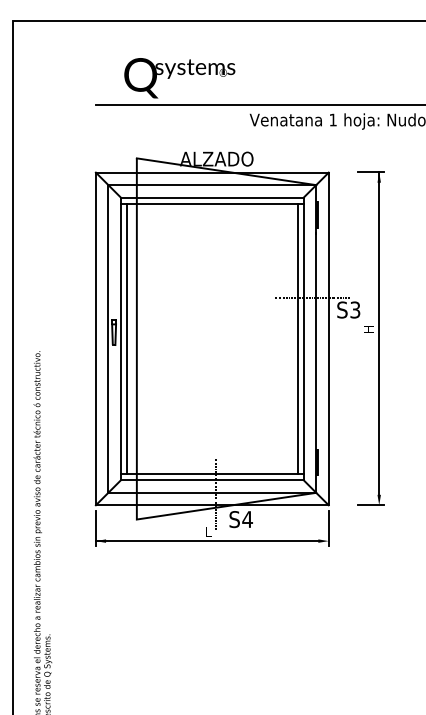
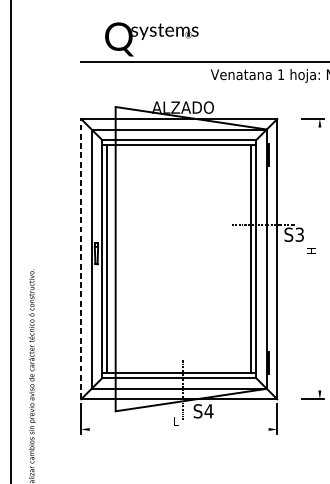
line: (379, 333) -> (320, 254), removed
line: (95, 338) -> (80, 258), solid -> dashed
line: (206, 541) -> (174, 429), removed

